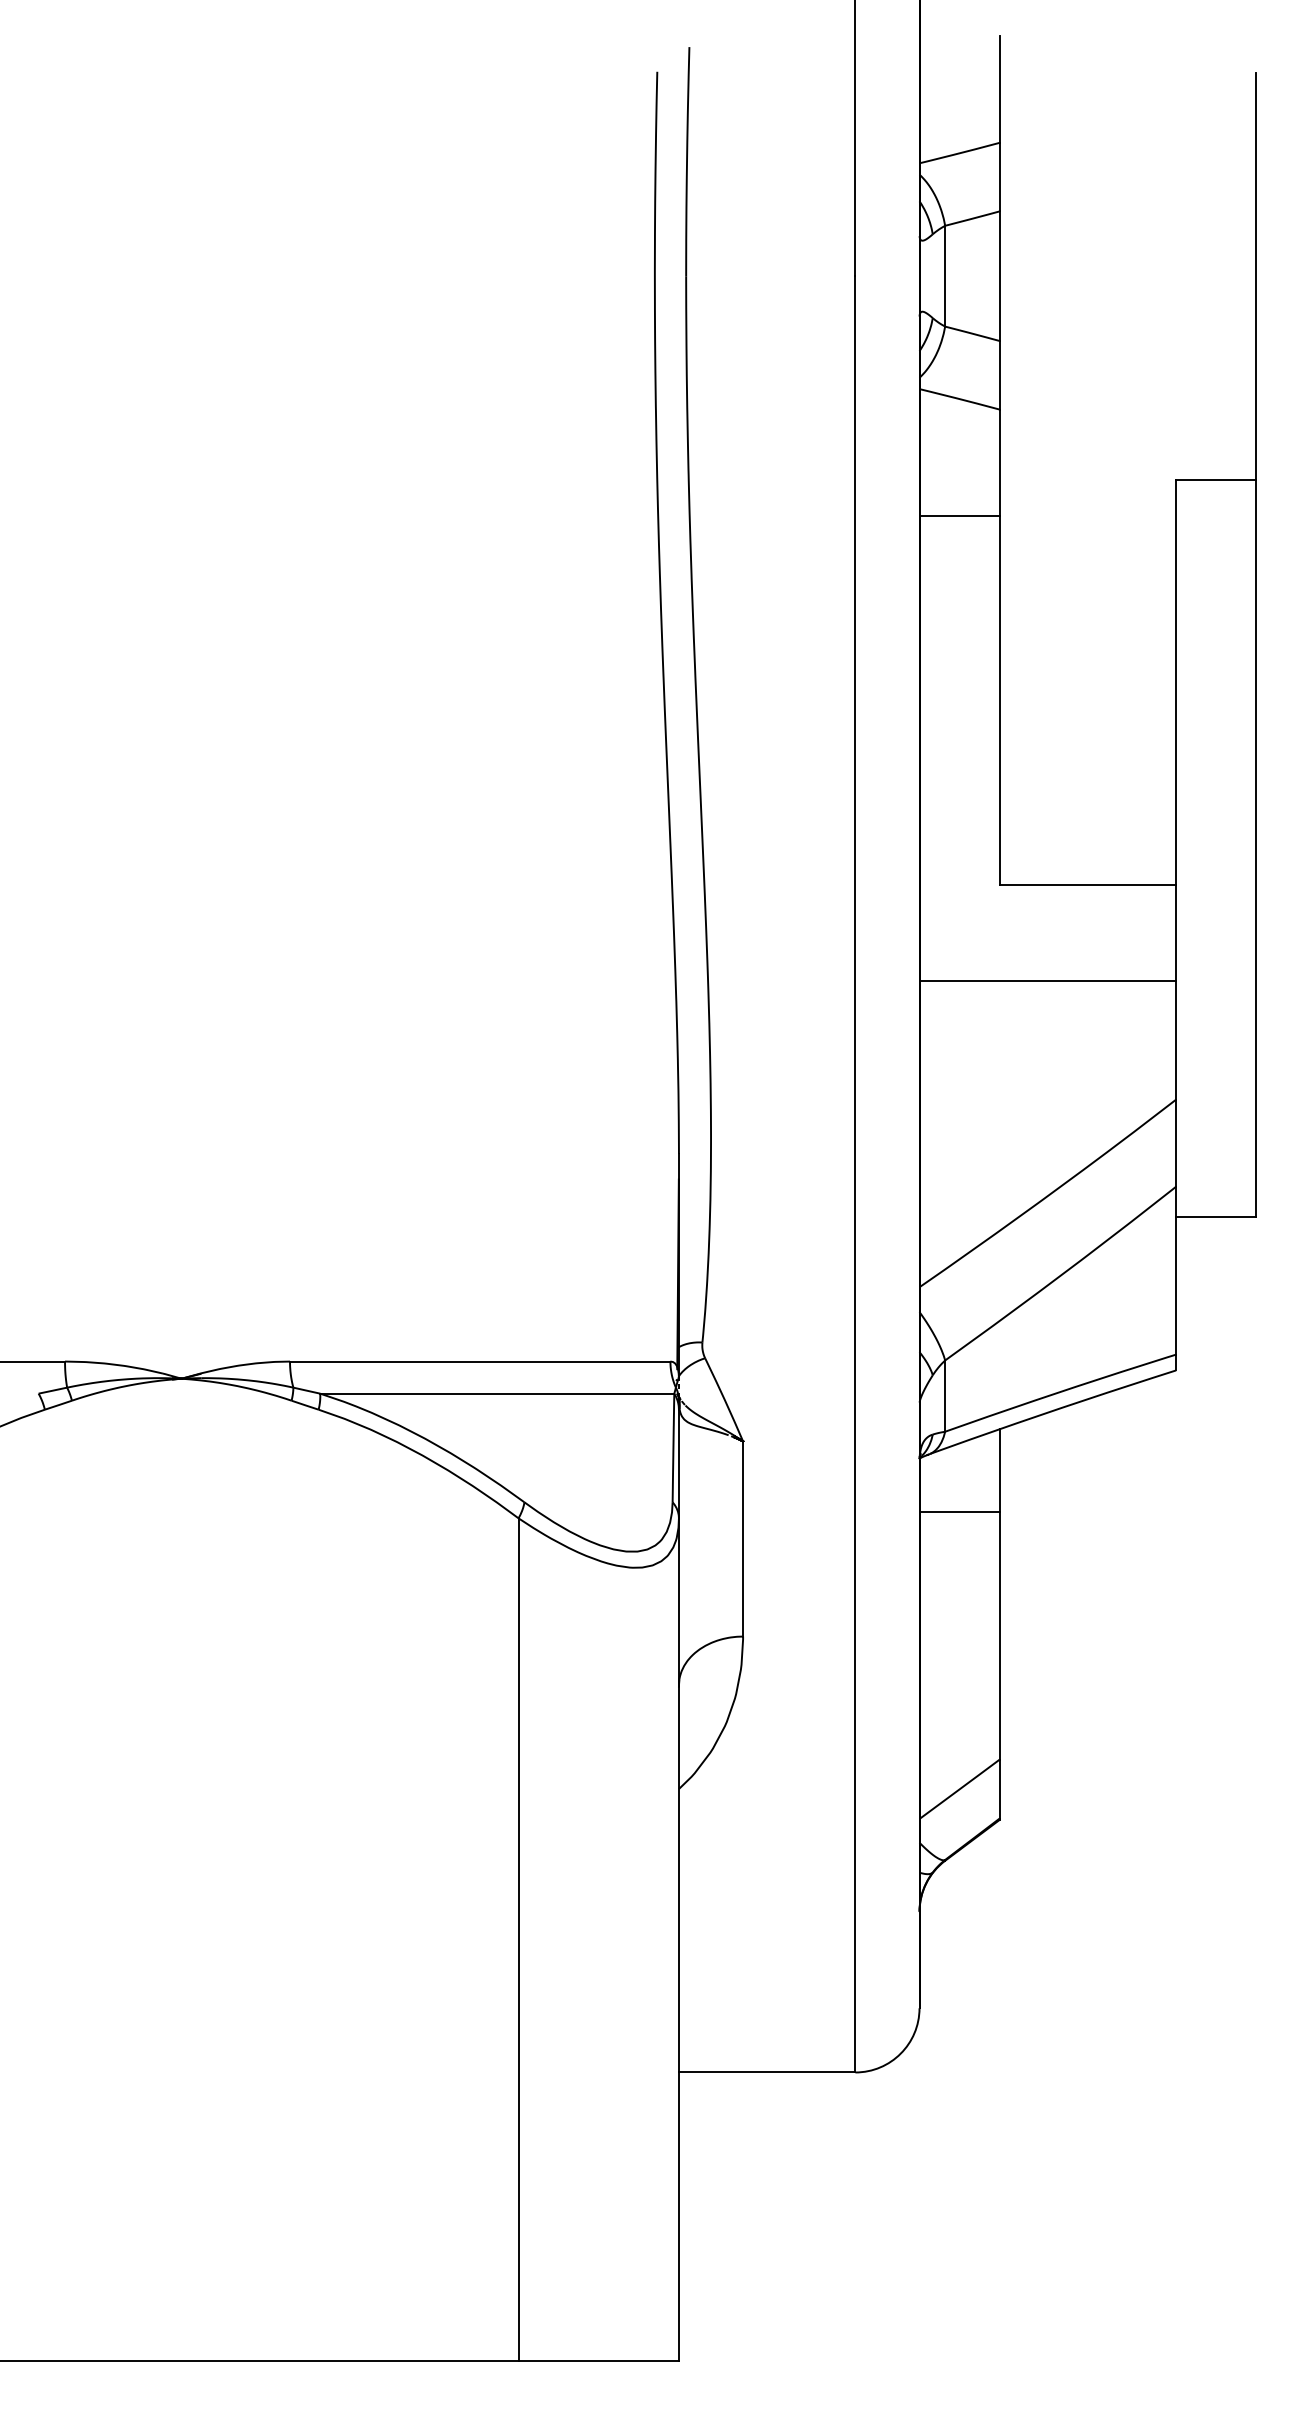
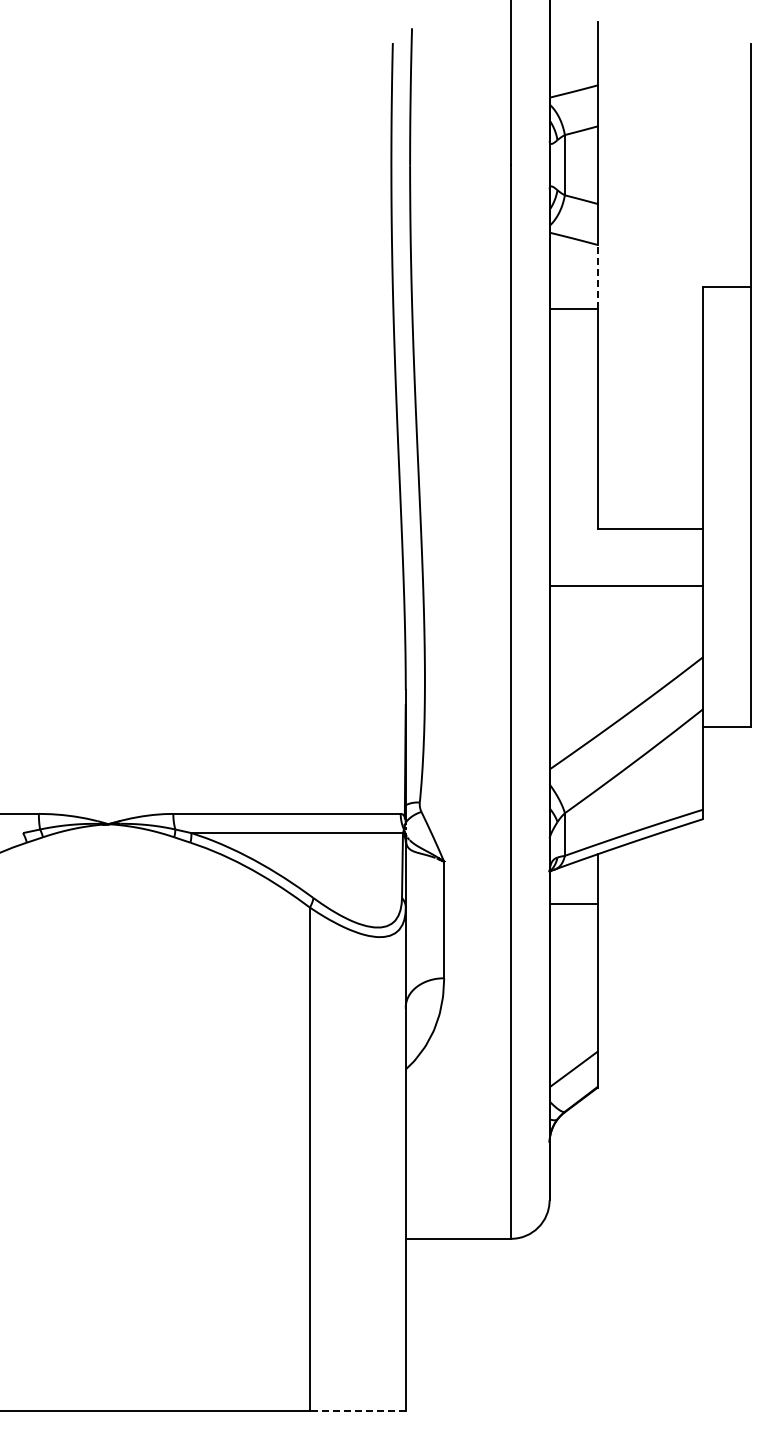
line: (999, 462) -> (597, 276), solid -> dashed
line: (598, 2361) -> (357, 1411), solid -> dashed

